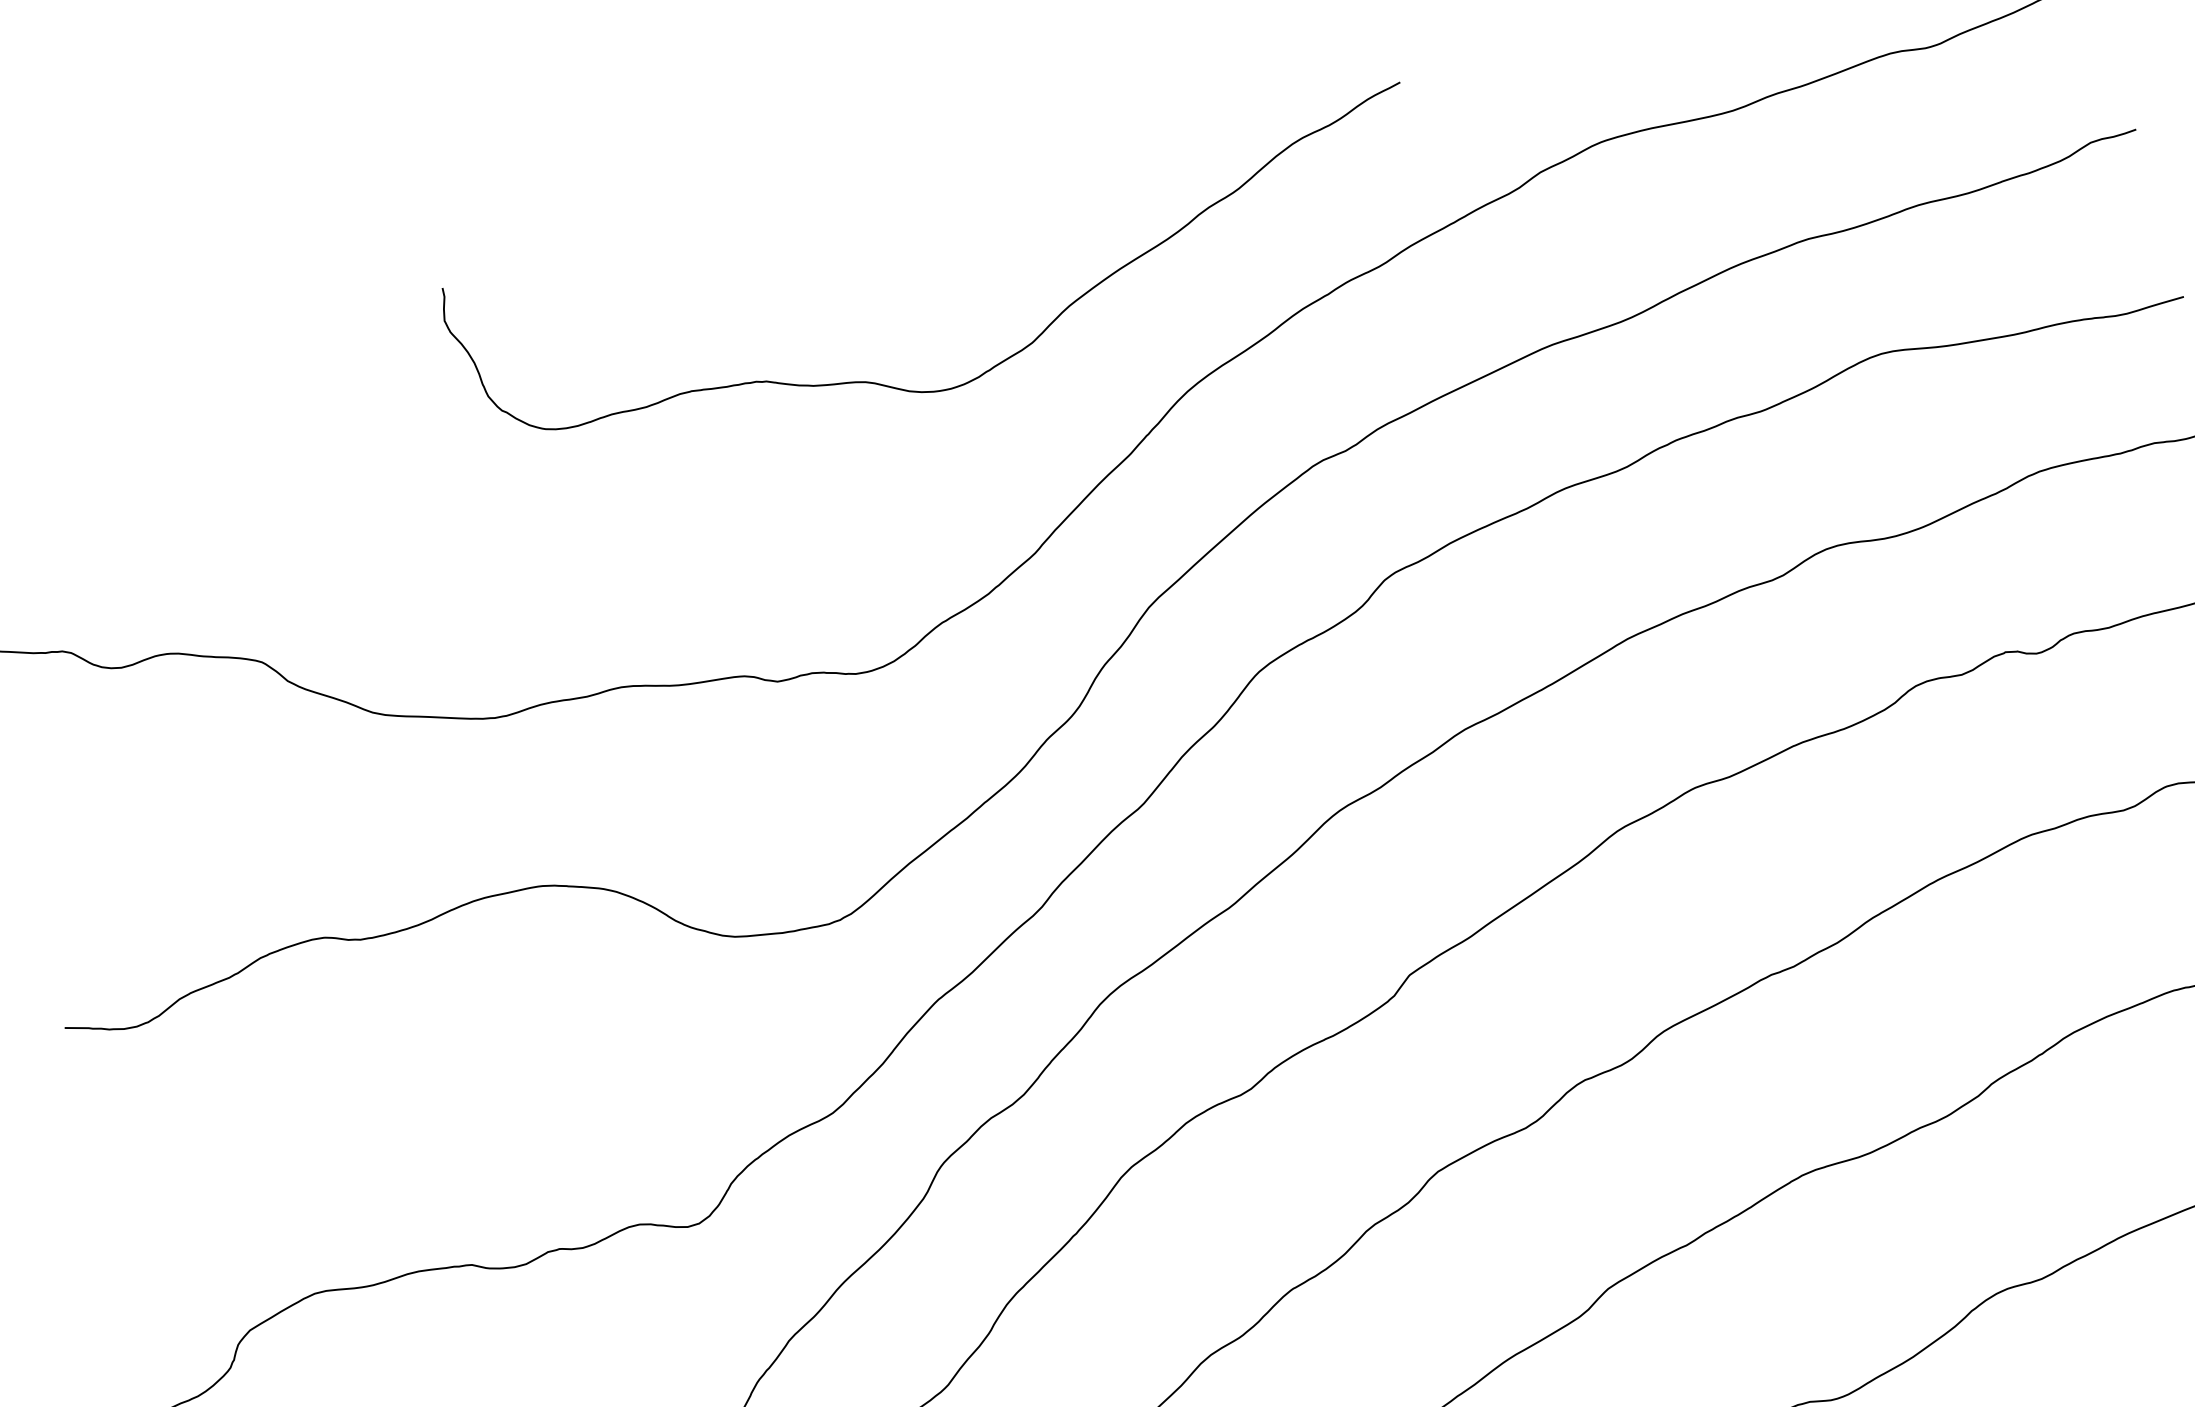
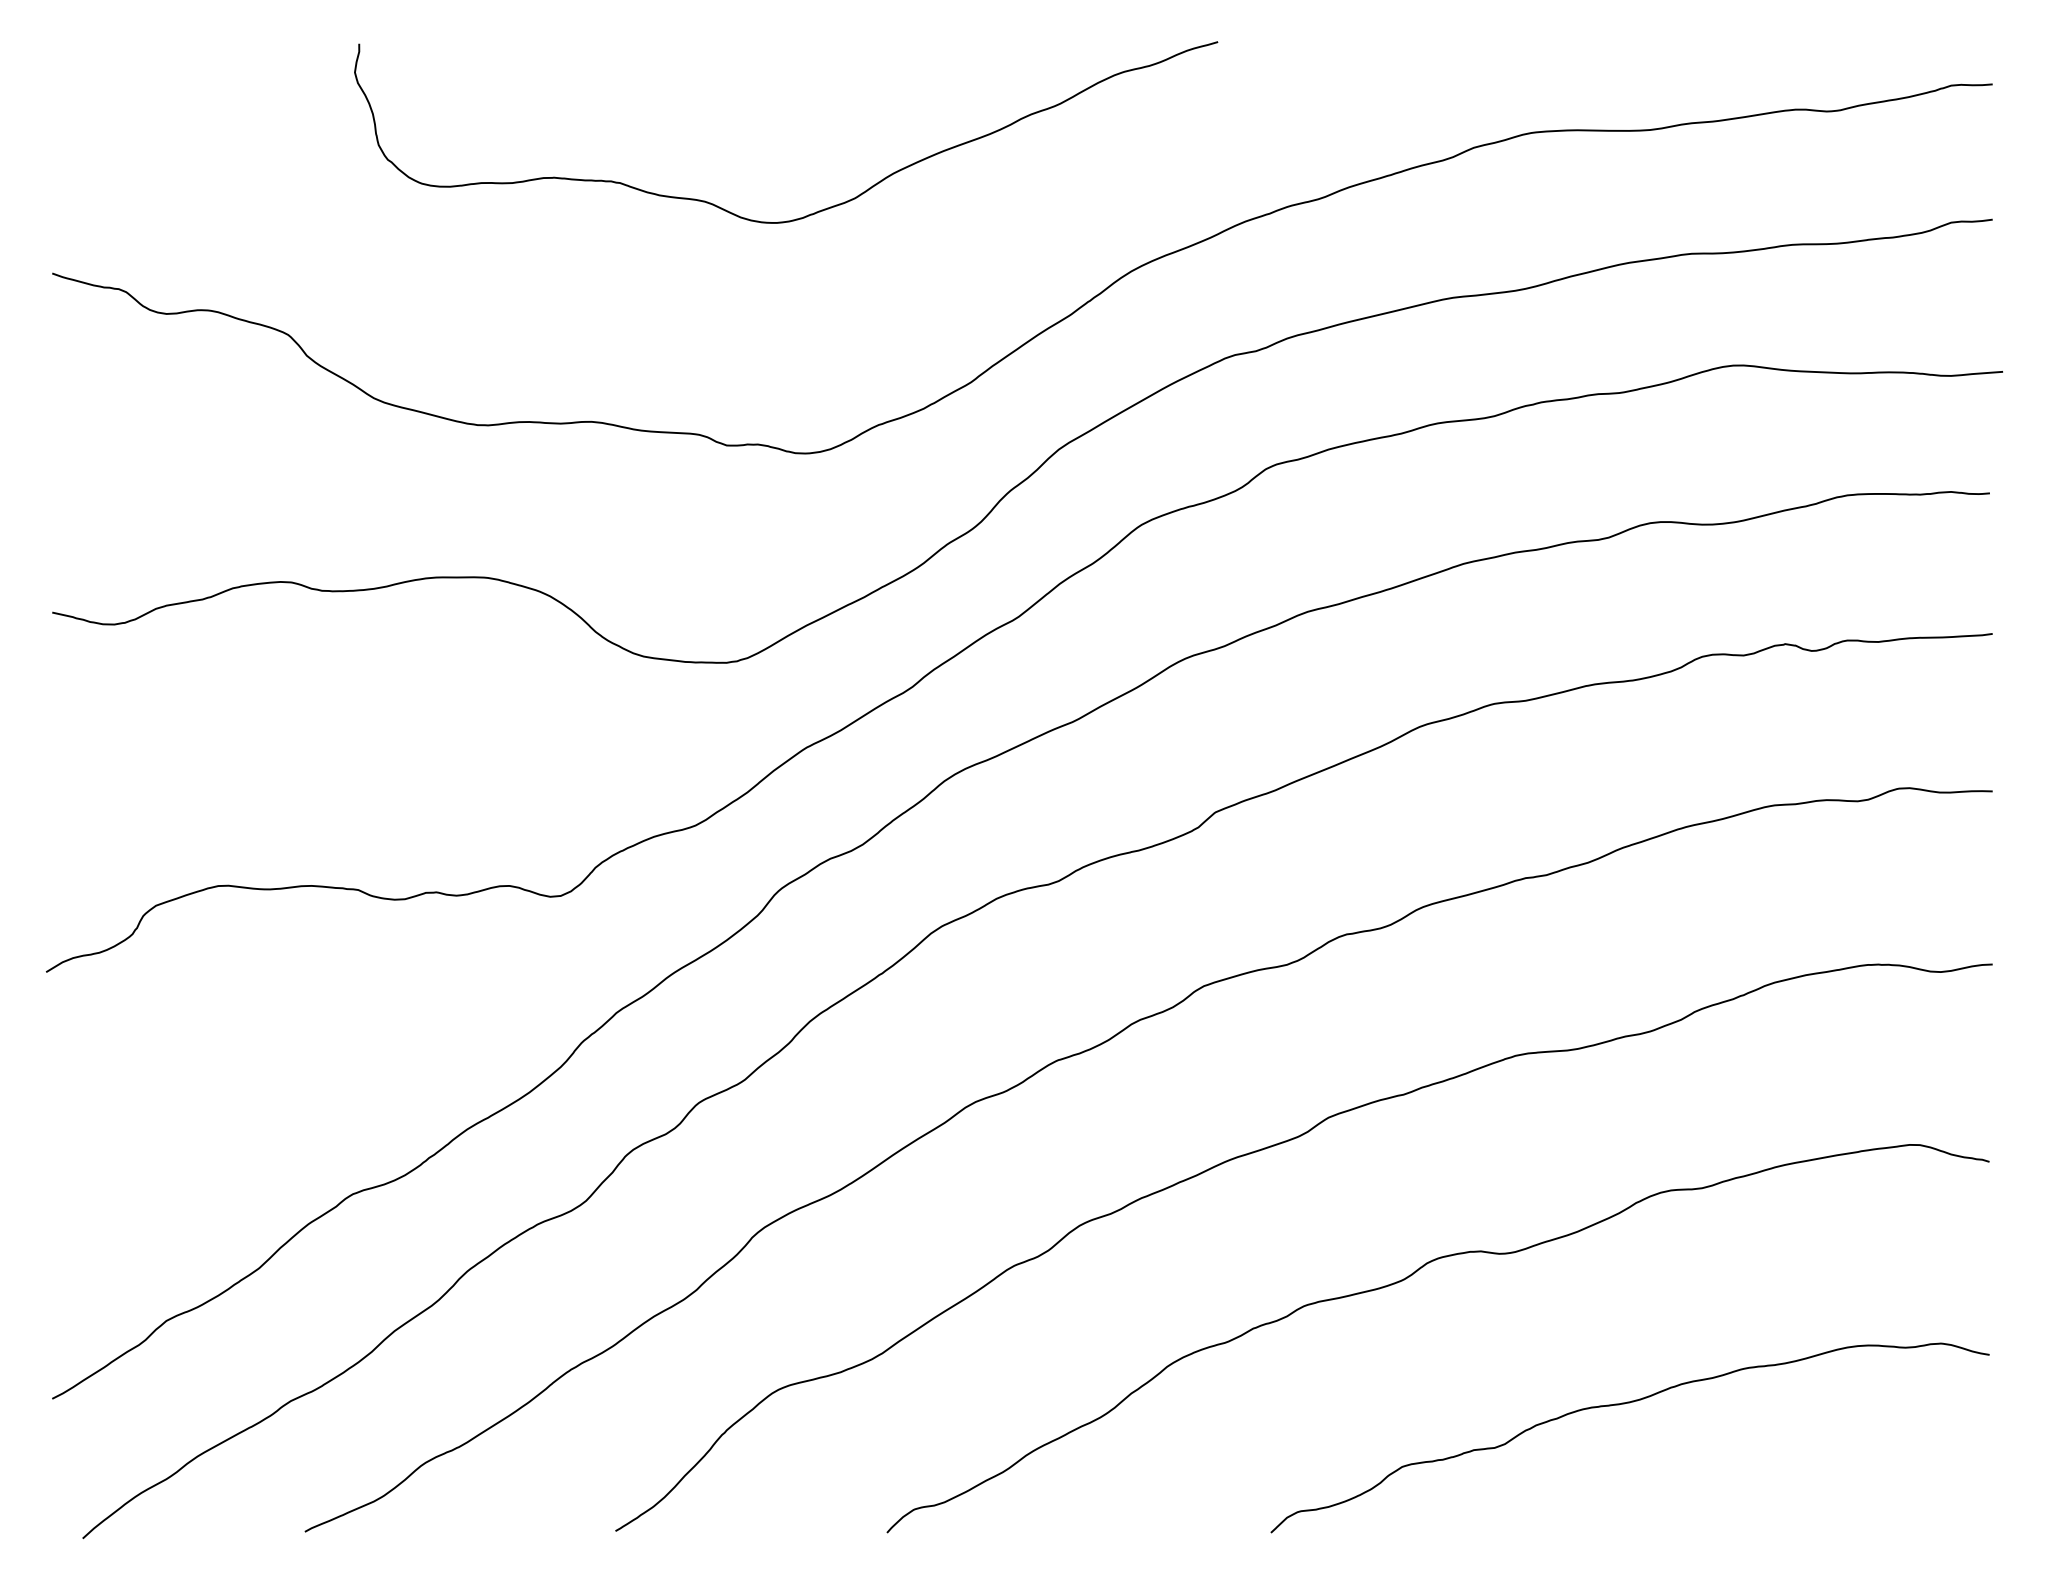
curve: (994, 365) -> (818, 210), moved

